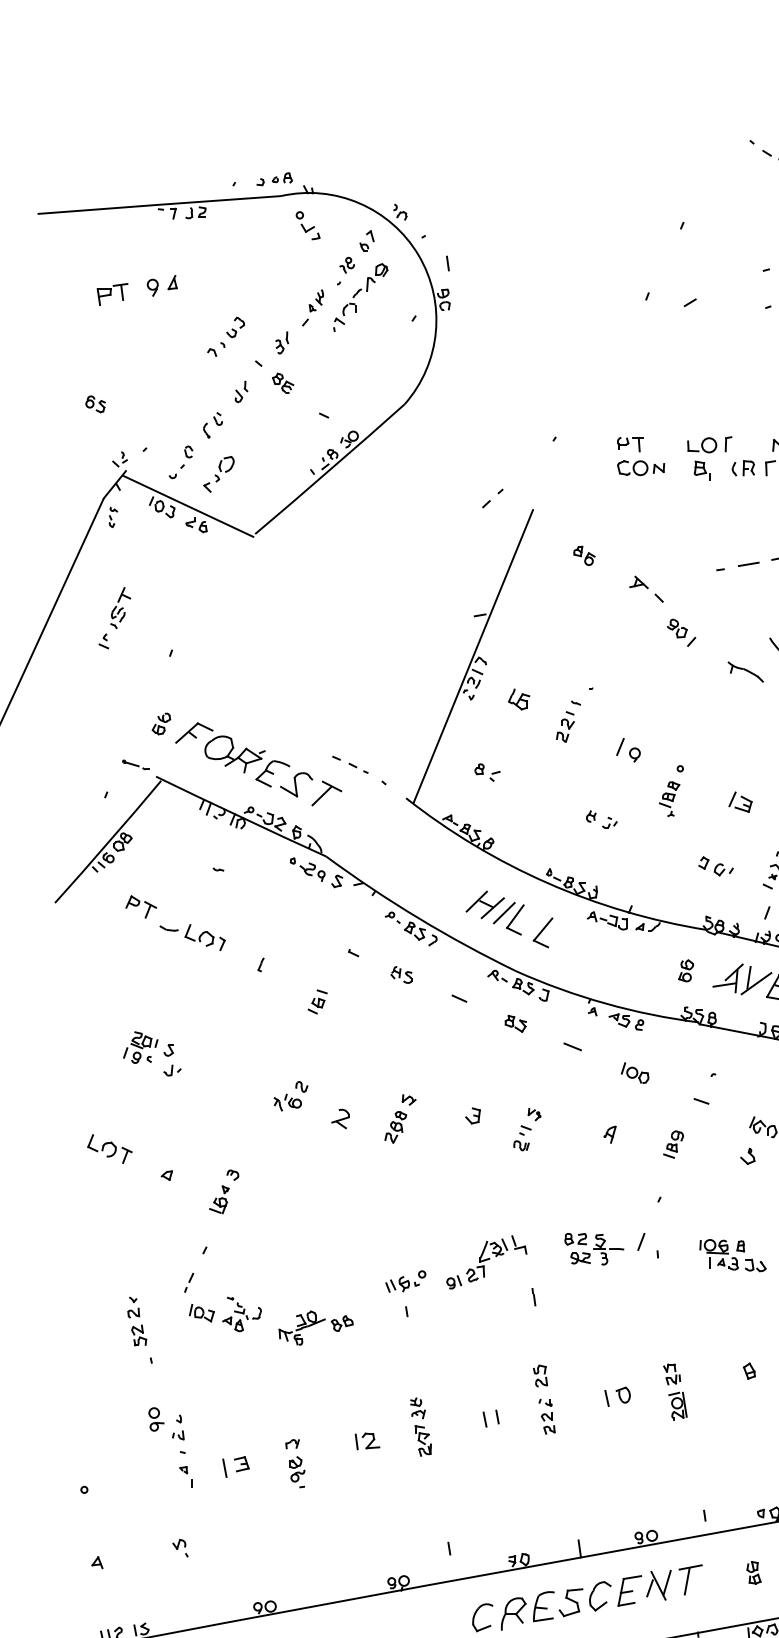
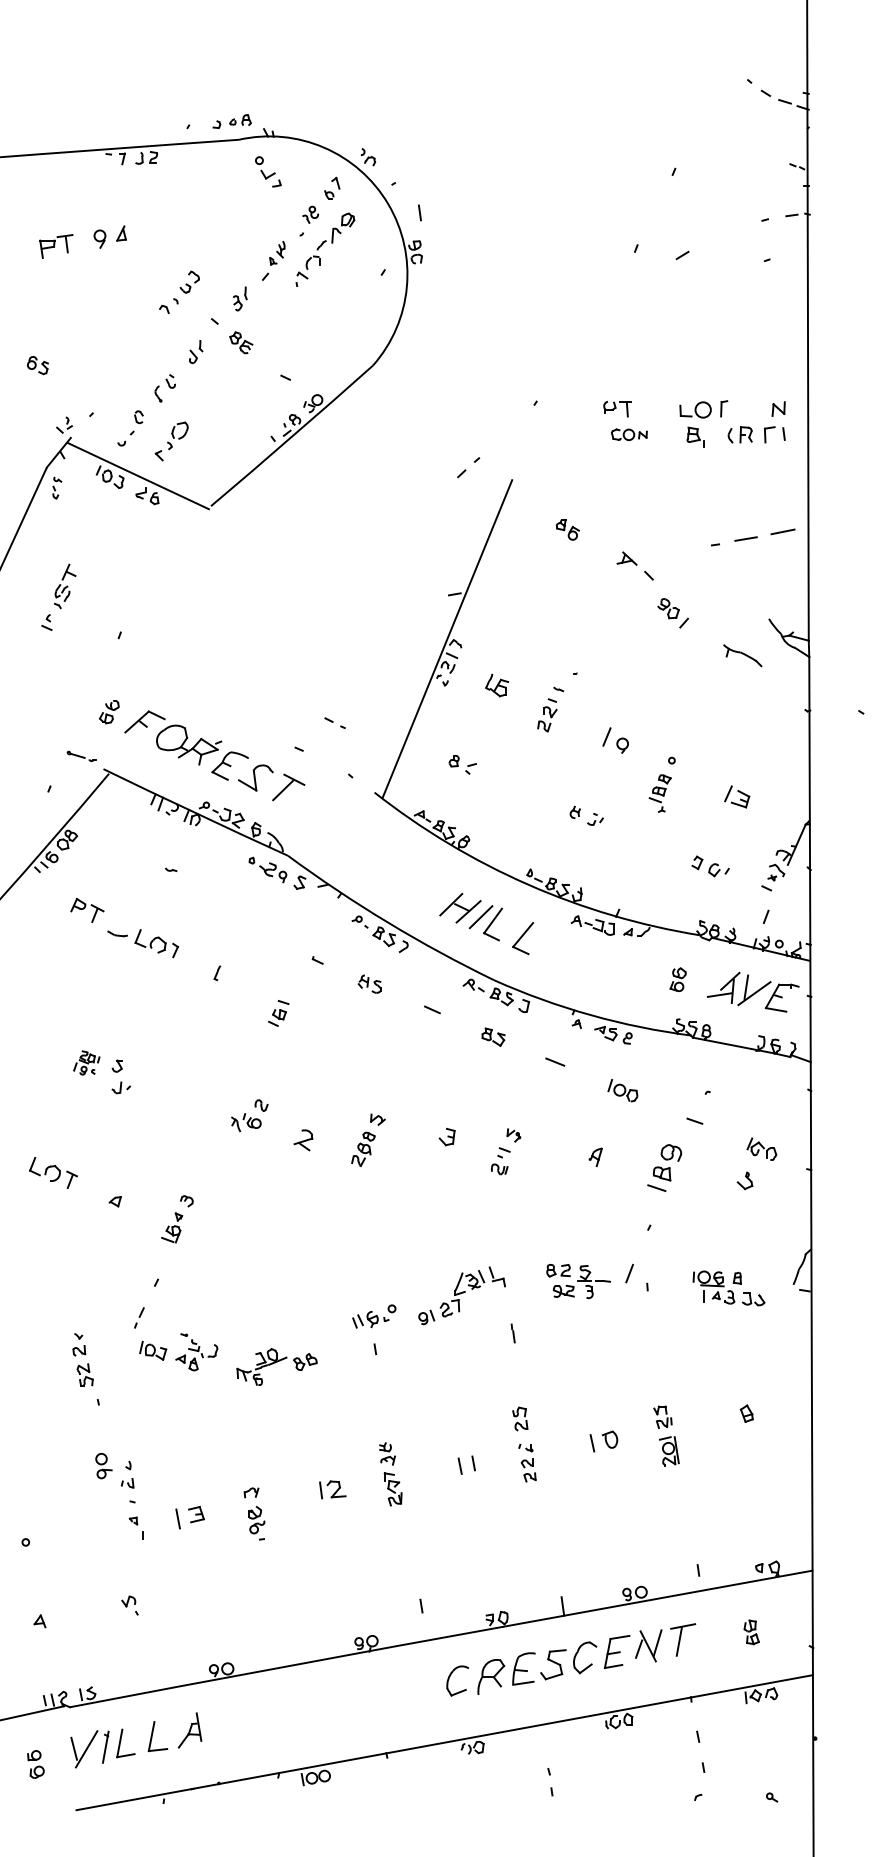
part: (641, 467) -> (629, 434), size x0.7
part: (358, 767) -> (334, 722), moved
part: (140, 1047) -> (86, 1062), size x0.7
part: (673, 1144) -> (664, 1167), size x1.6

